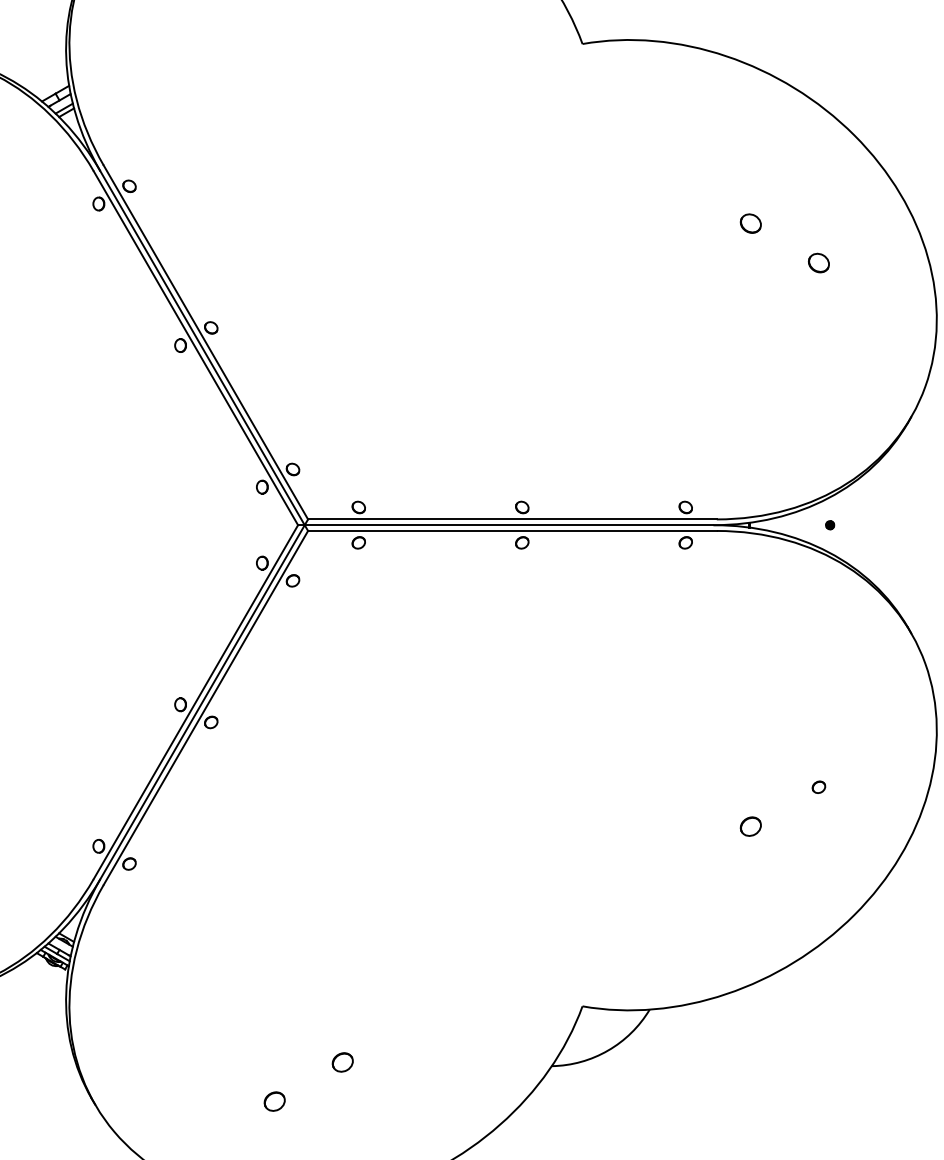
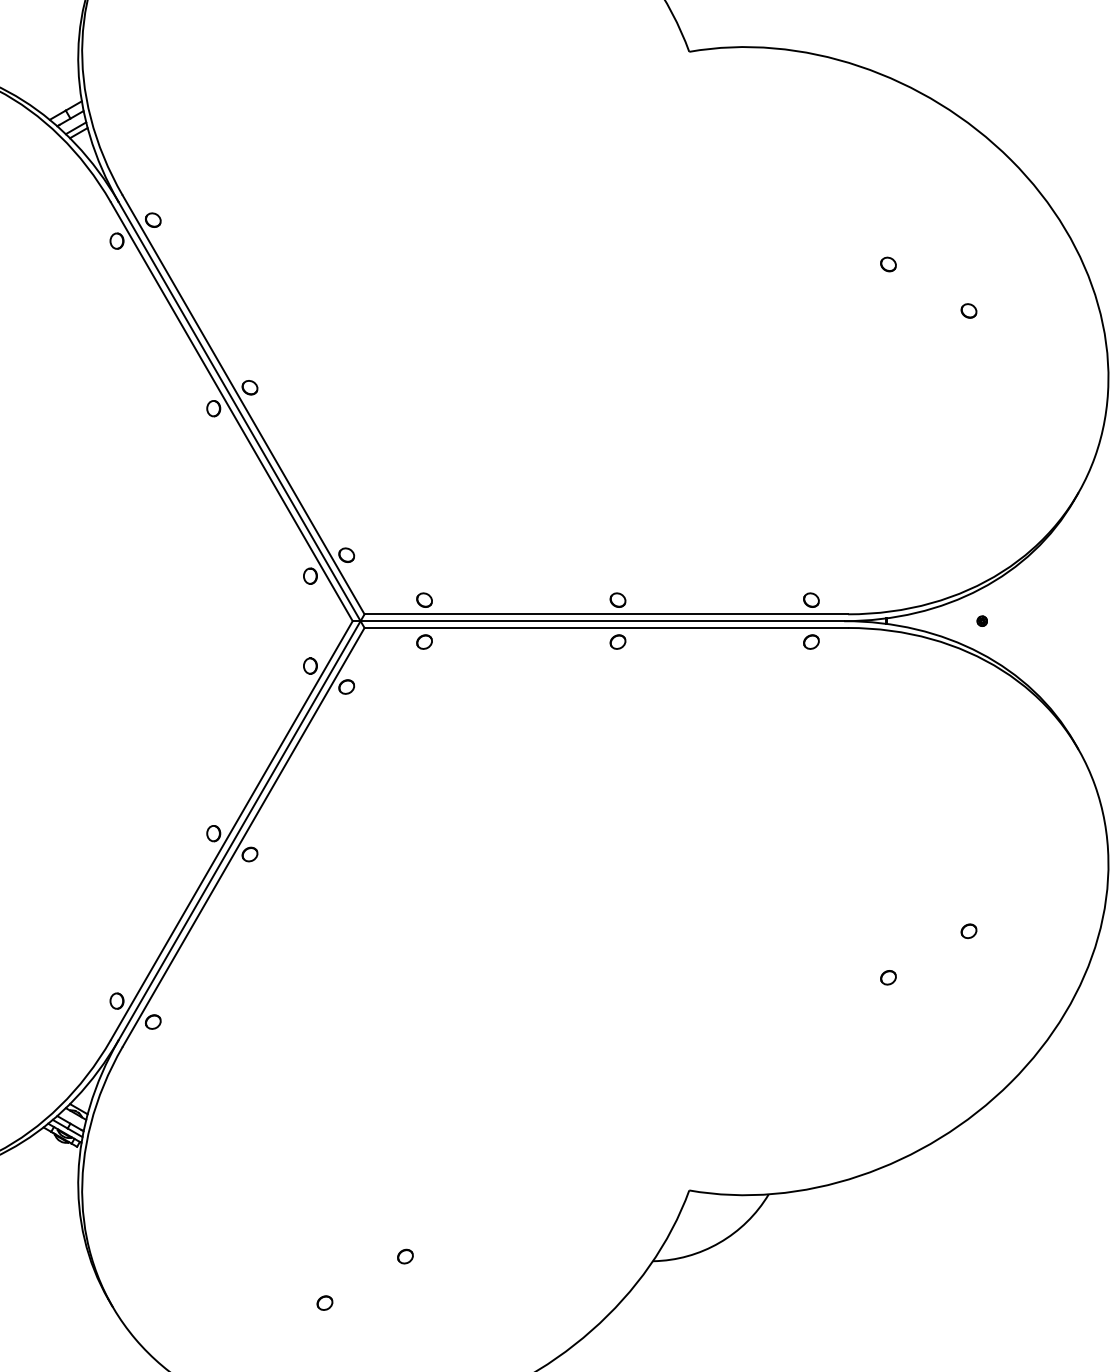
part: (750, 223) -> (888, 264), size x0.62
part: (818, 262) -> (968, 310), size x0.62
part: (750, 826) -> (888, 977), size x0.62
part: (342, 1061) -> (405, 1255), size x0.62
part: (274, 1101) -> (324, 1303), size x0.62

